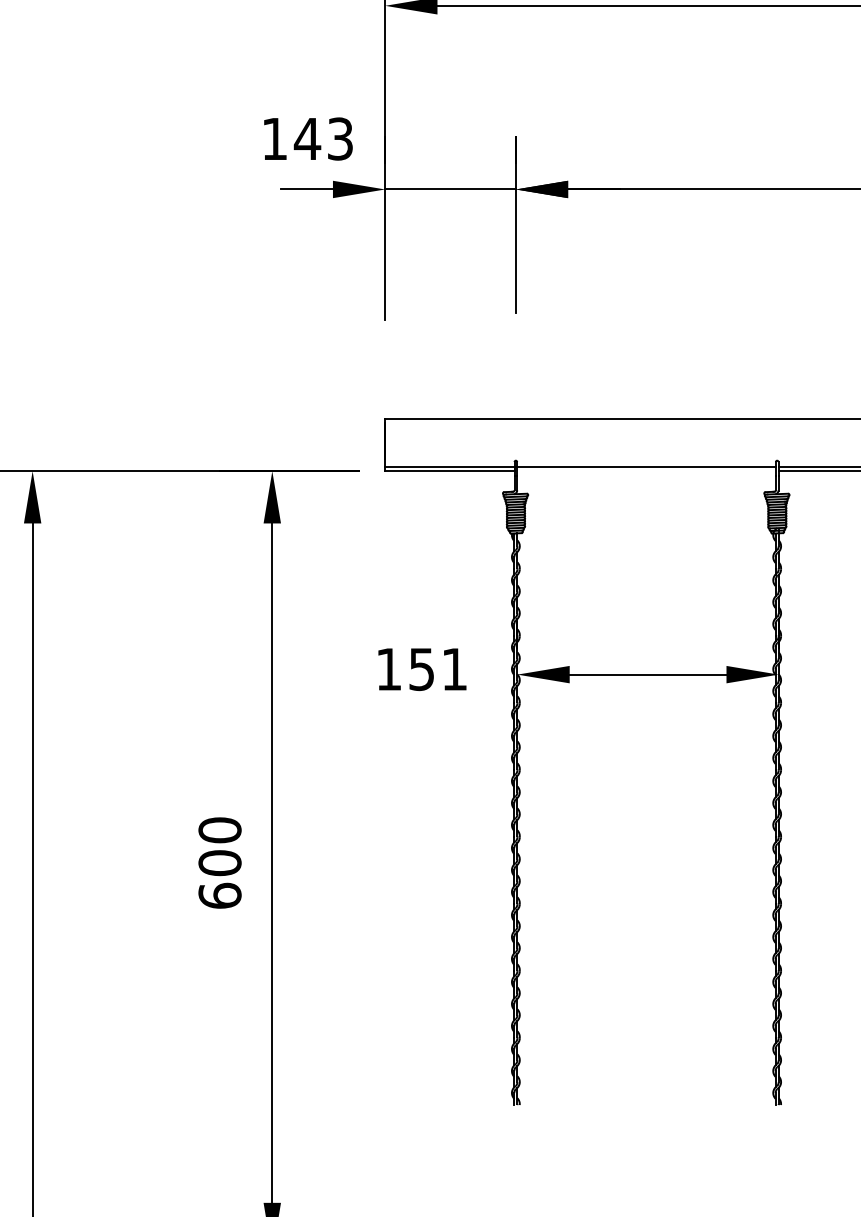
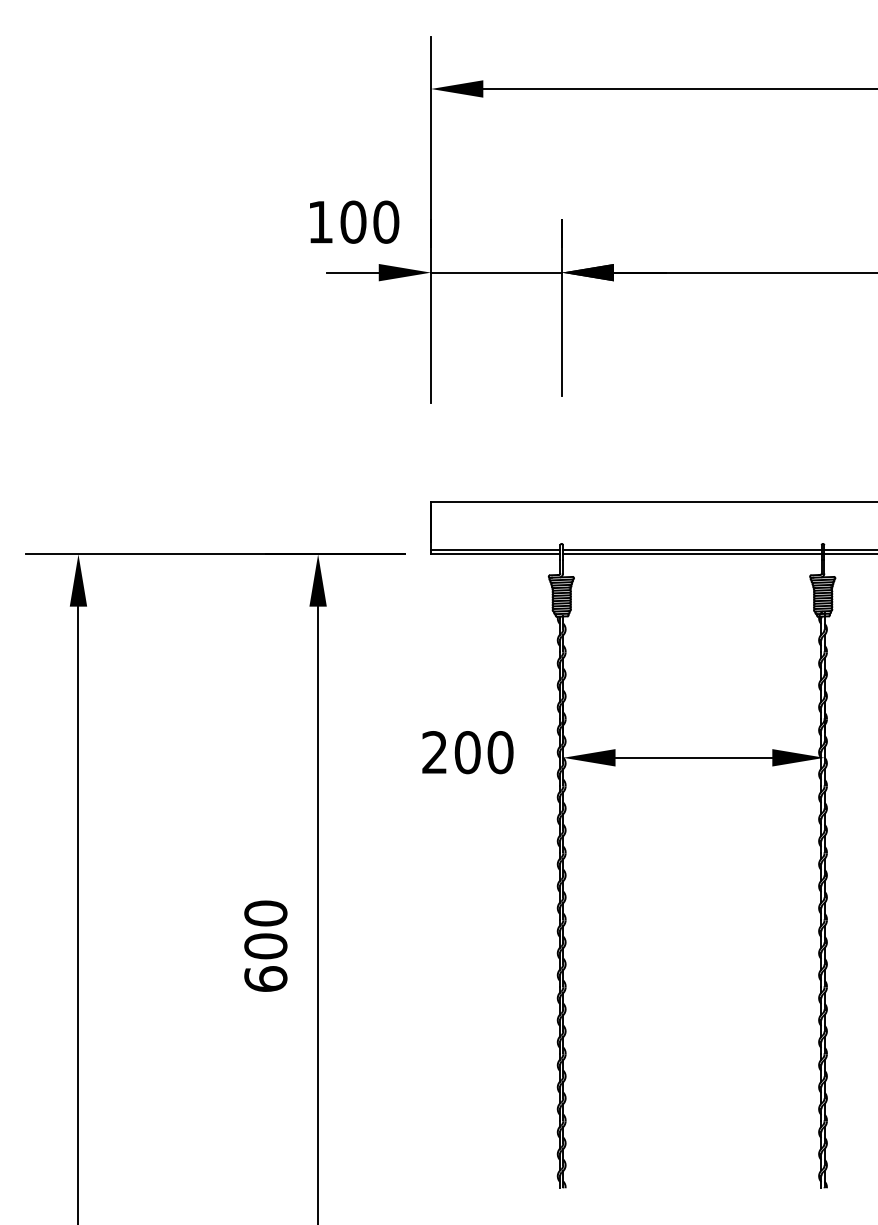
text: (323, 138) -> (369, 221), 143 -> 100
line: (646, 471) -> (692, 554), added
text: (421, 669) -> (467, 752), 151 -> 200

